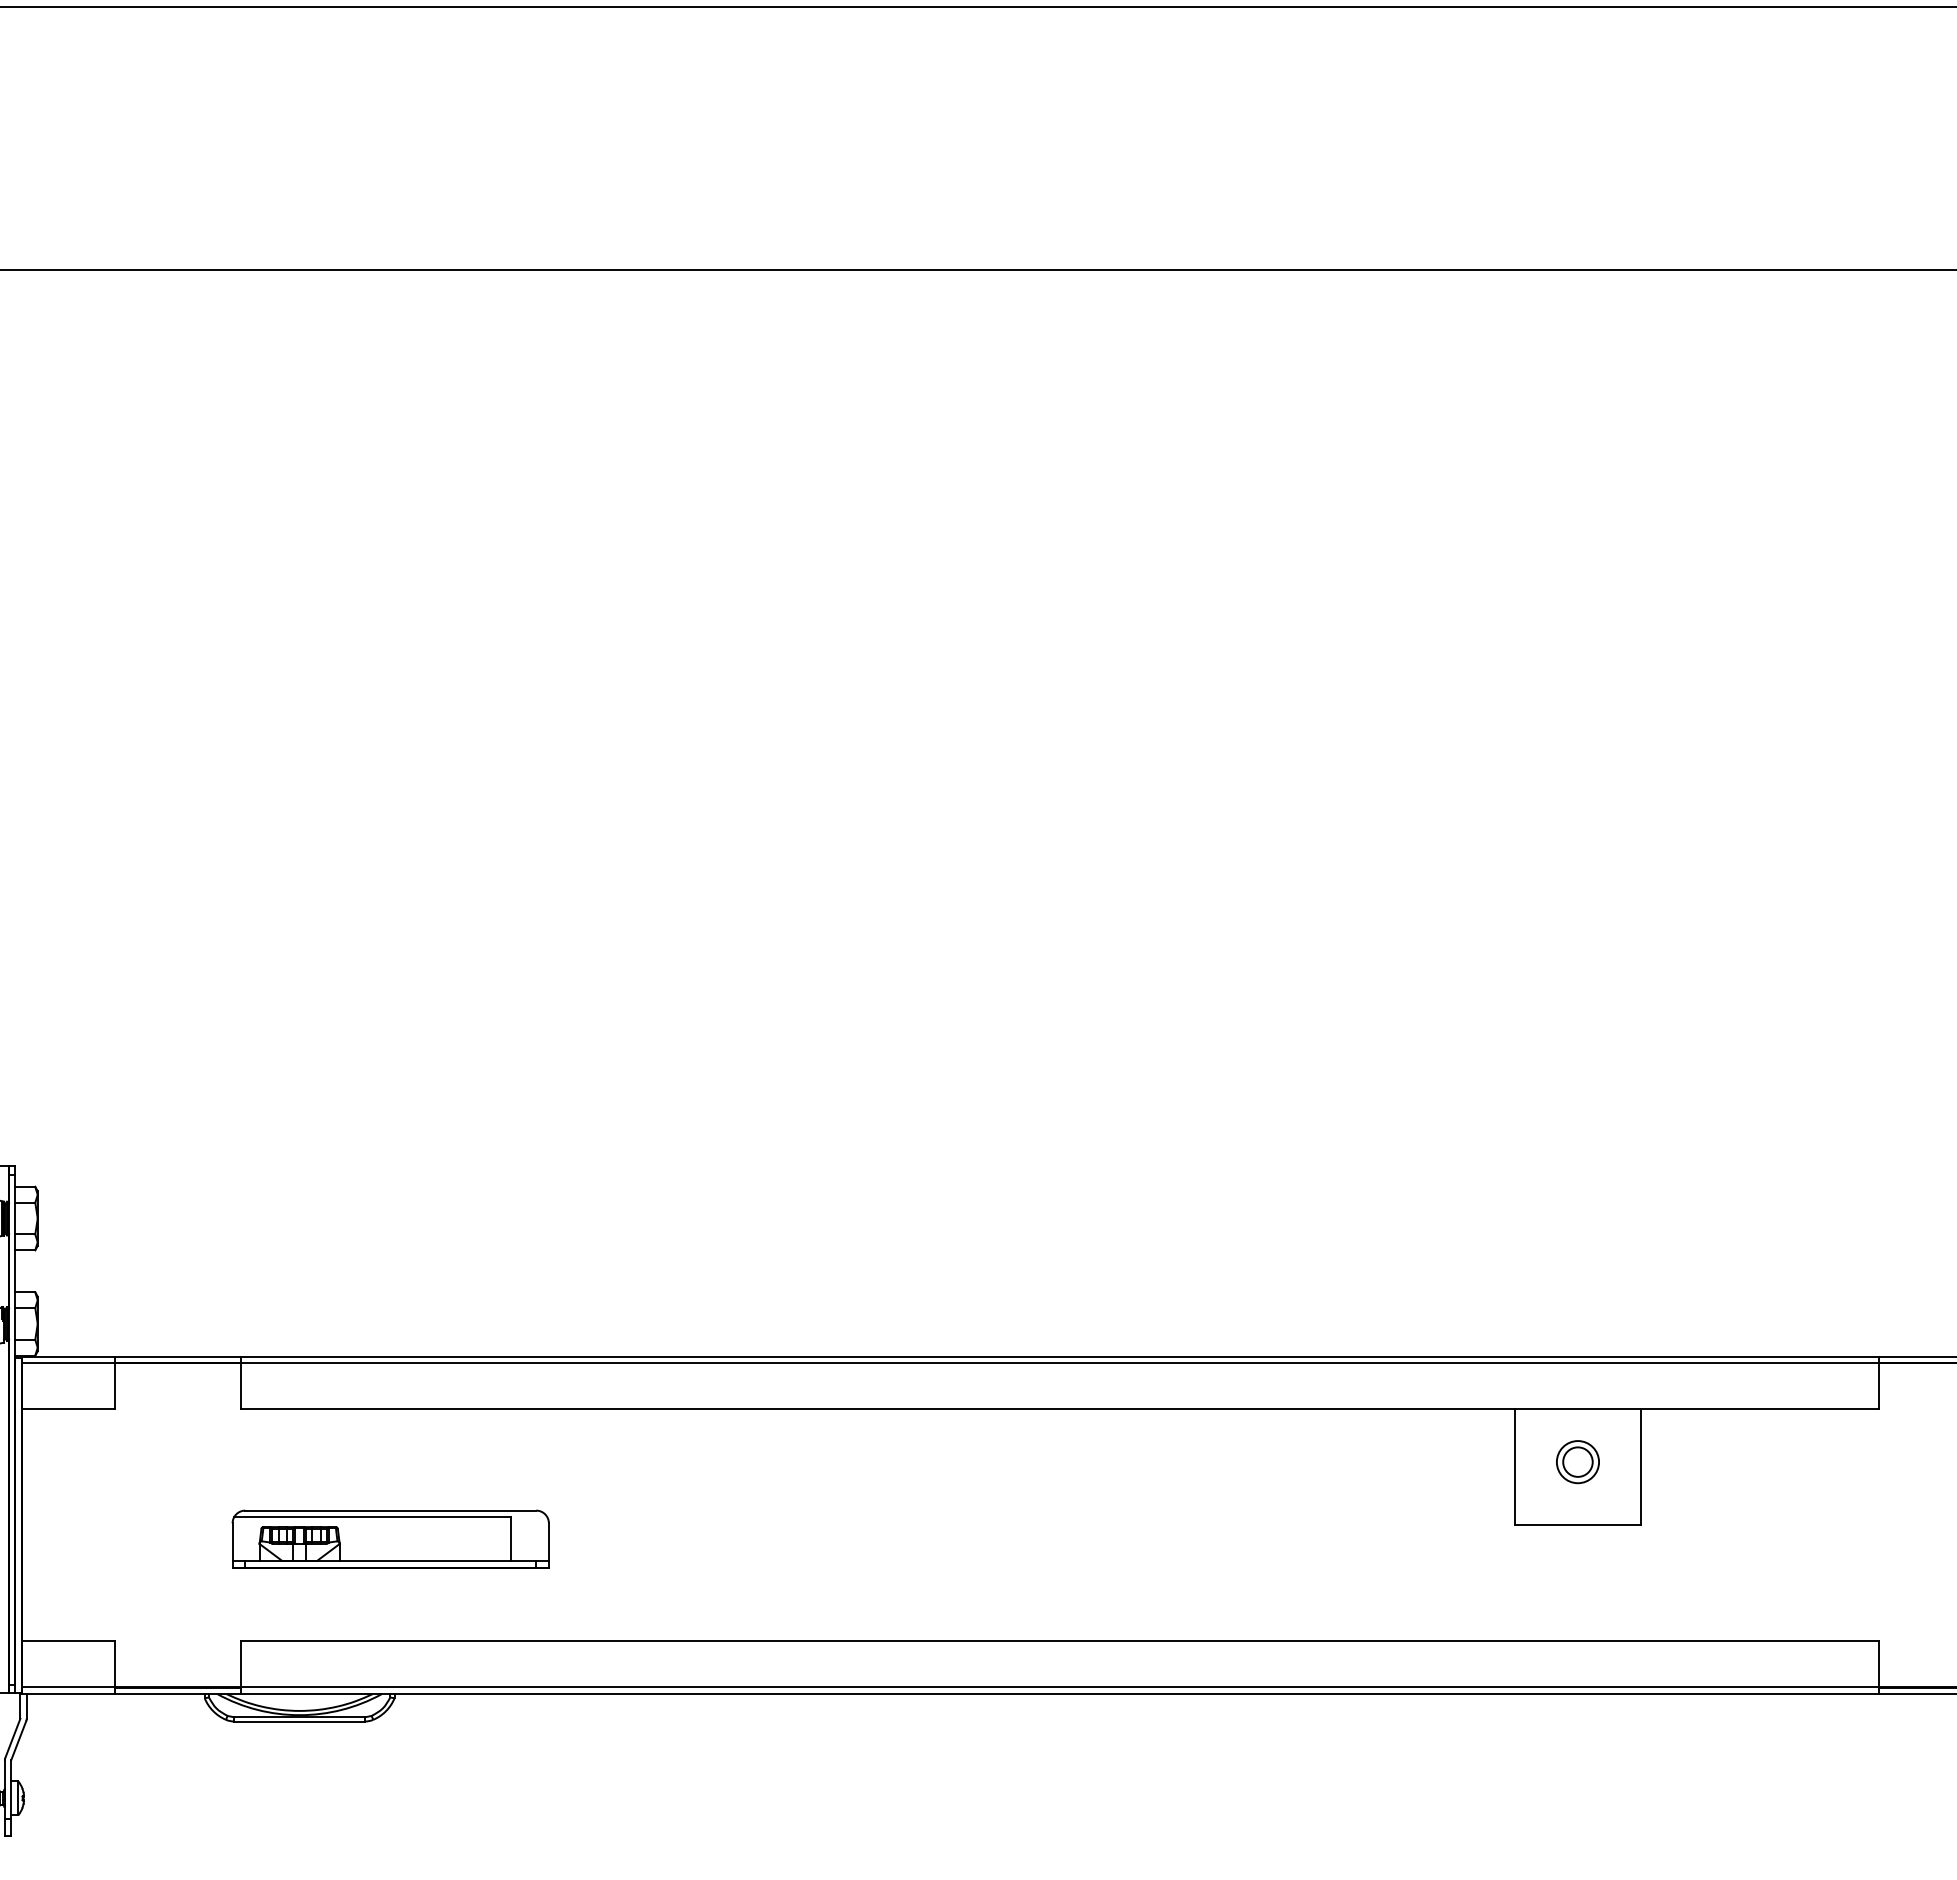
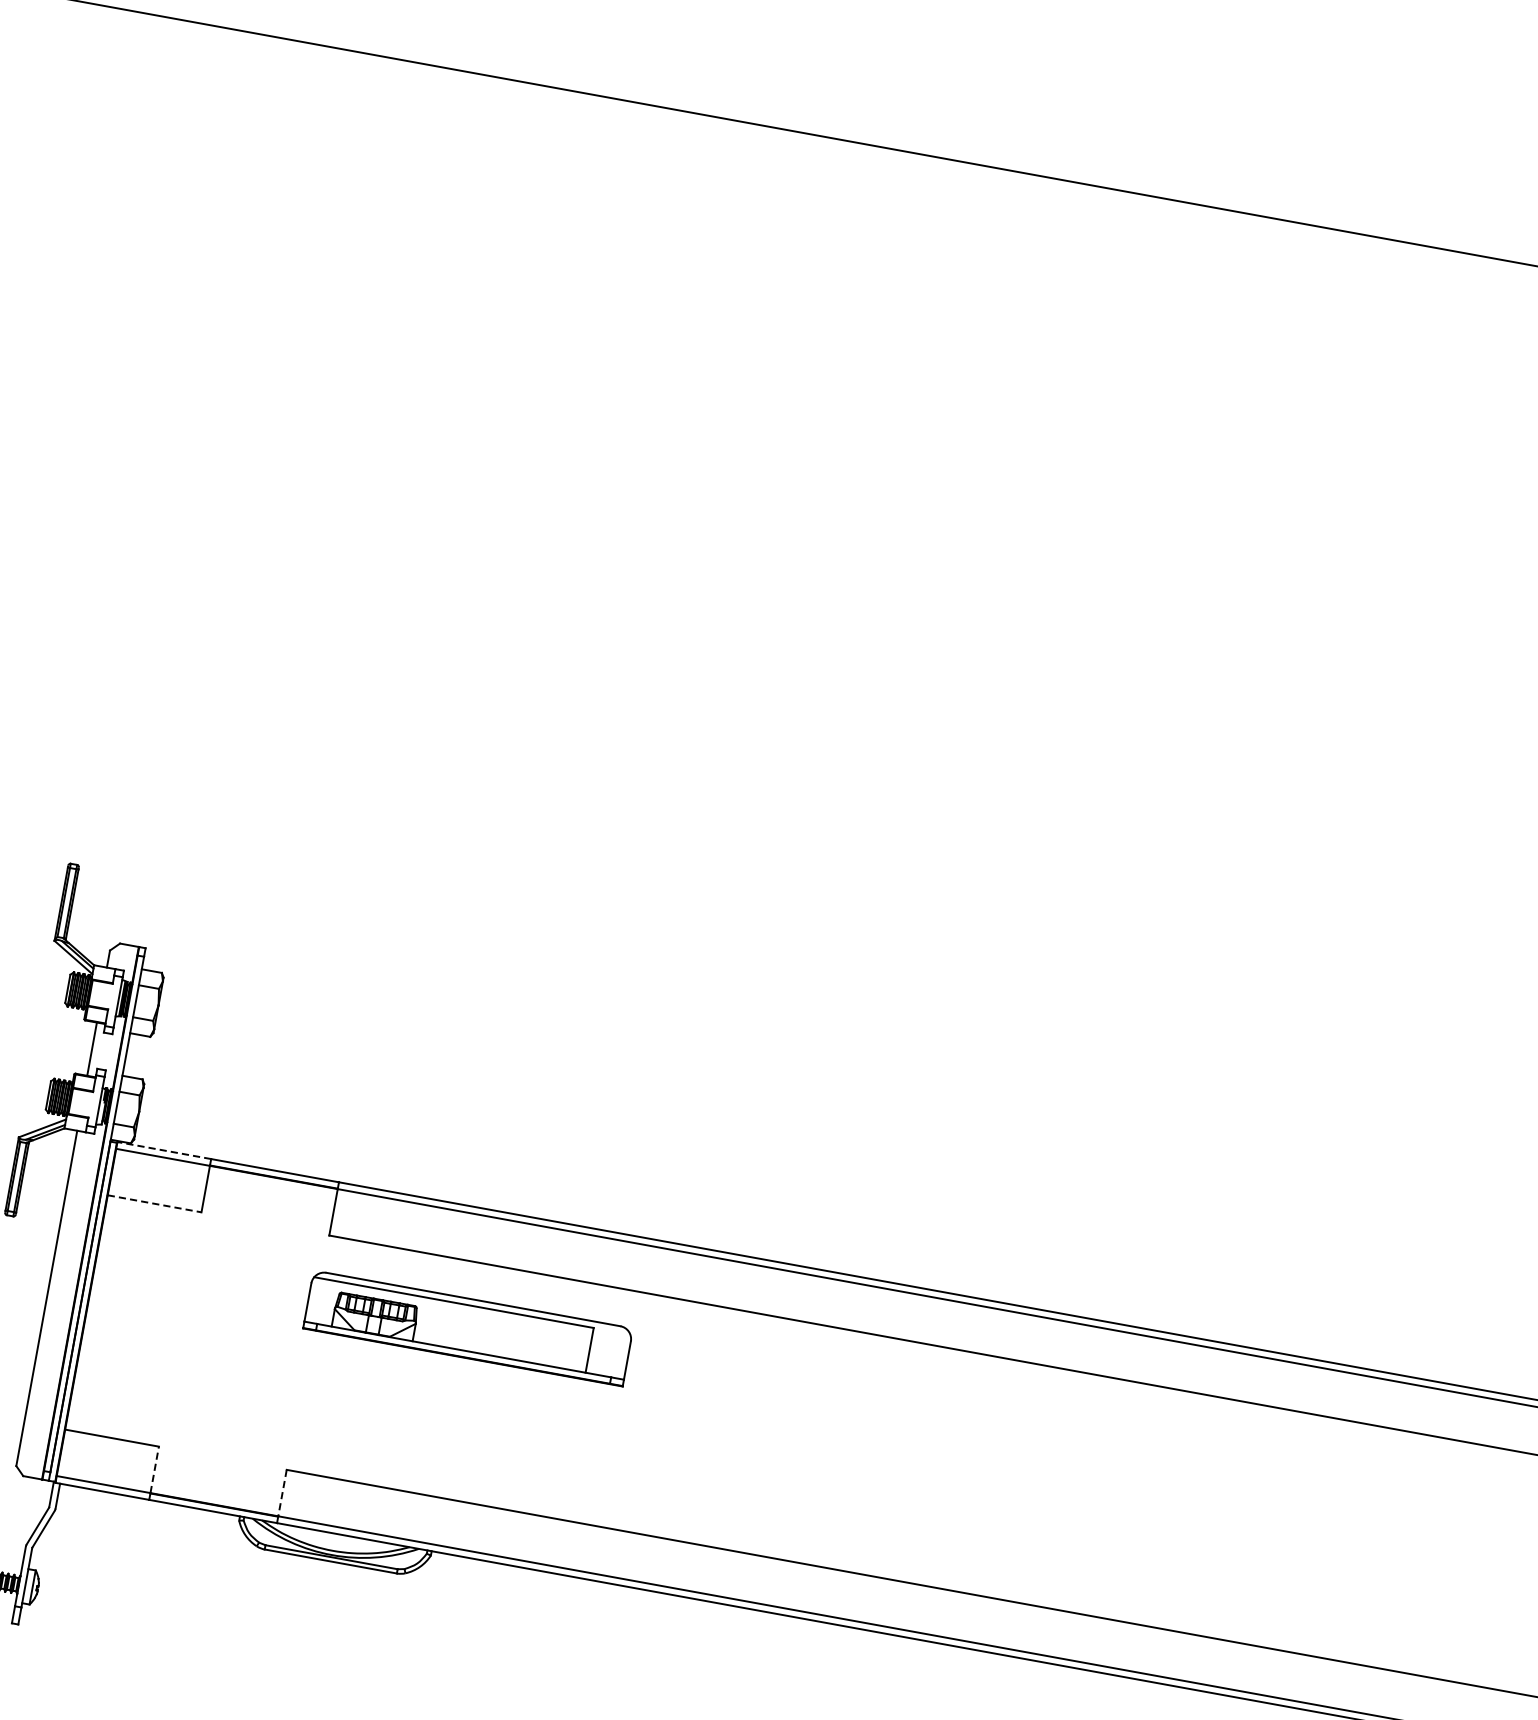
line: (68, 1356) -> (164, 1150), solid -> dashed
line: (69, 1409) -> (155, 1204), solid -> dashed
part: (390, 1538) -> (468, 1327), moved
line: (114, 1664) -> (154, 1469), solid -> dashed
line: (241, 1664) -> (282, 1493), solid -> dashed

